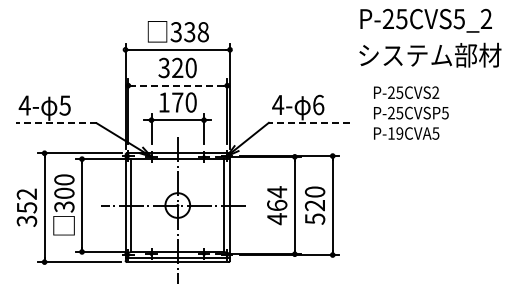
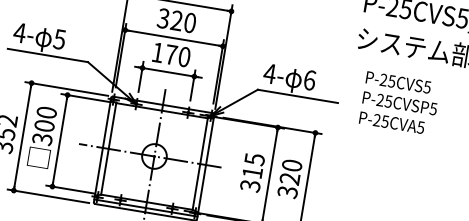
line: (177, 85) -> (173, 38), dashed -> solid
text: (435, 92) -> (427, 87), P-25CVS2 -> P-25CVS5
line: (309, 122) -> (297, 96), dashed -> solid
line: (56, 123) -> (48, 55), dashed -> solid
text: (395, 133) -> (381, 120), P-19CVA5 -> P-25CVA5
text: (277, 205) -> (252, 172), 464 -> 315
text: (314, 218) -> (287, 191), 520 -> 320

